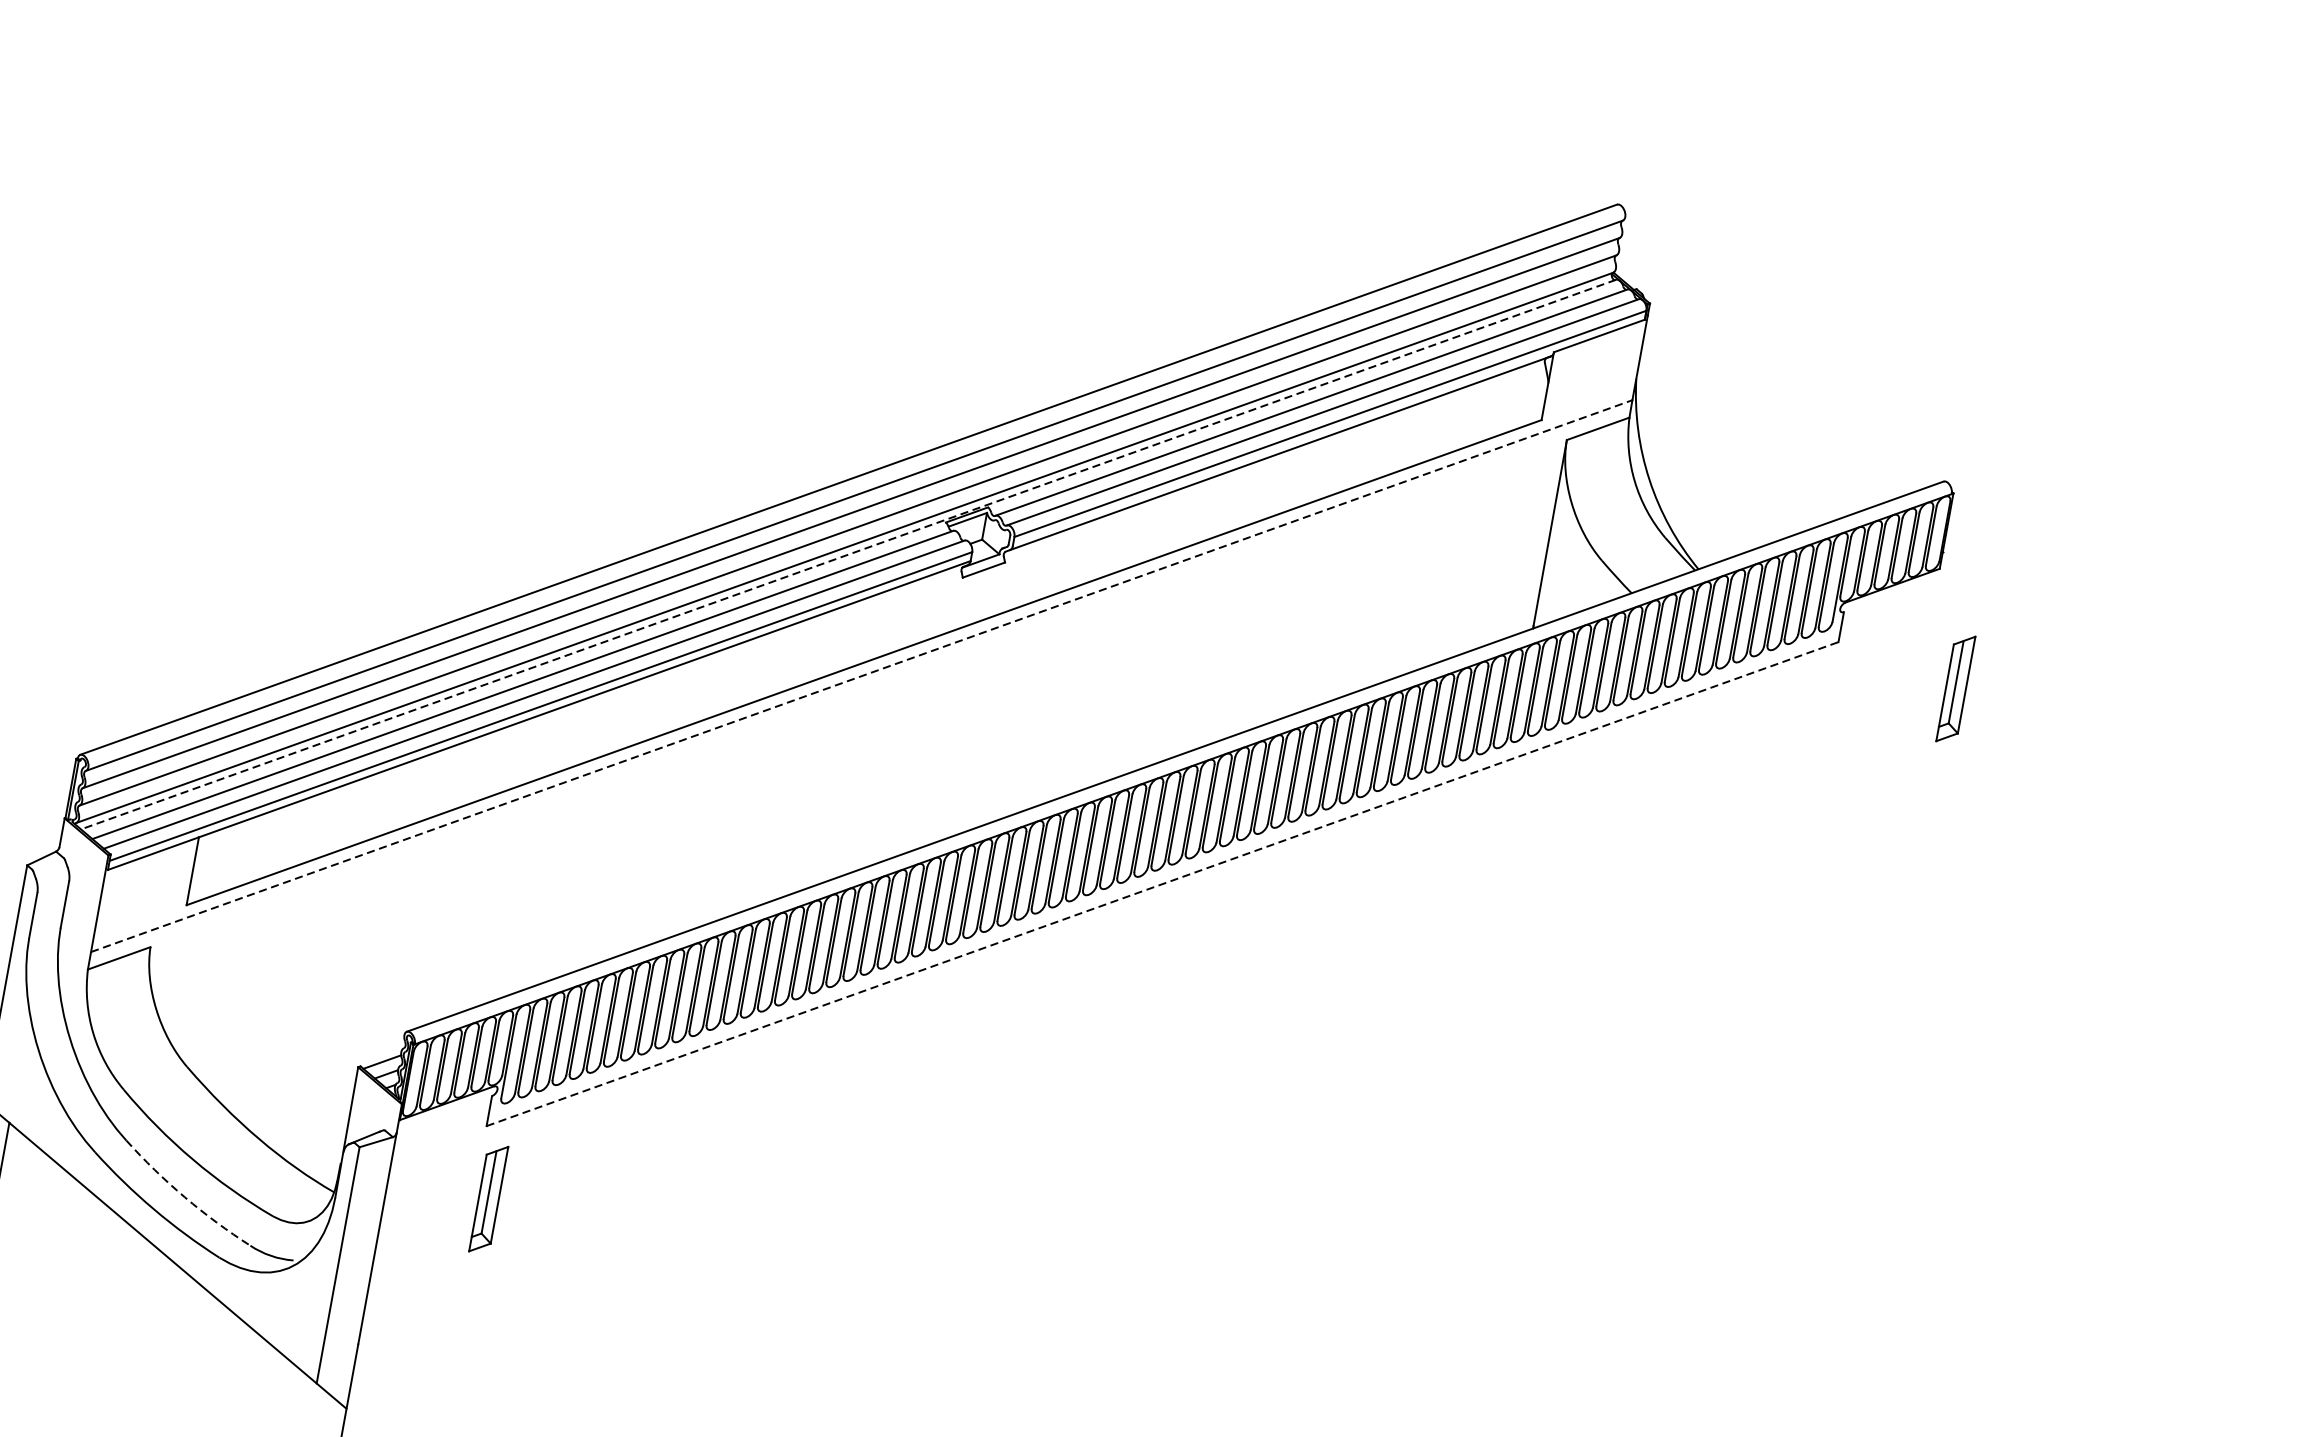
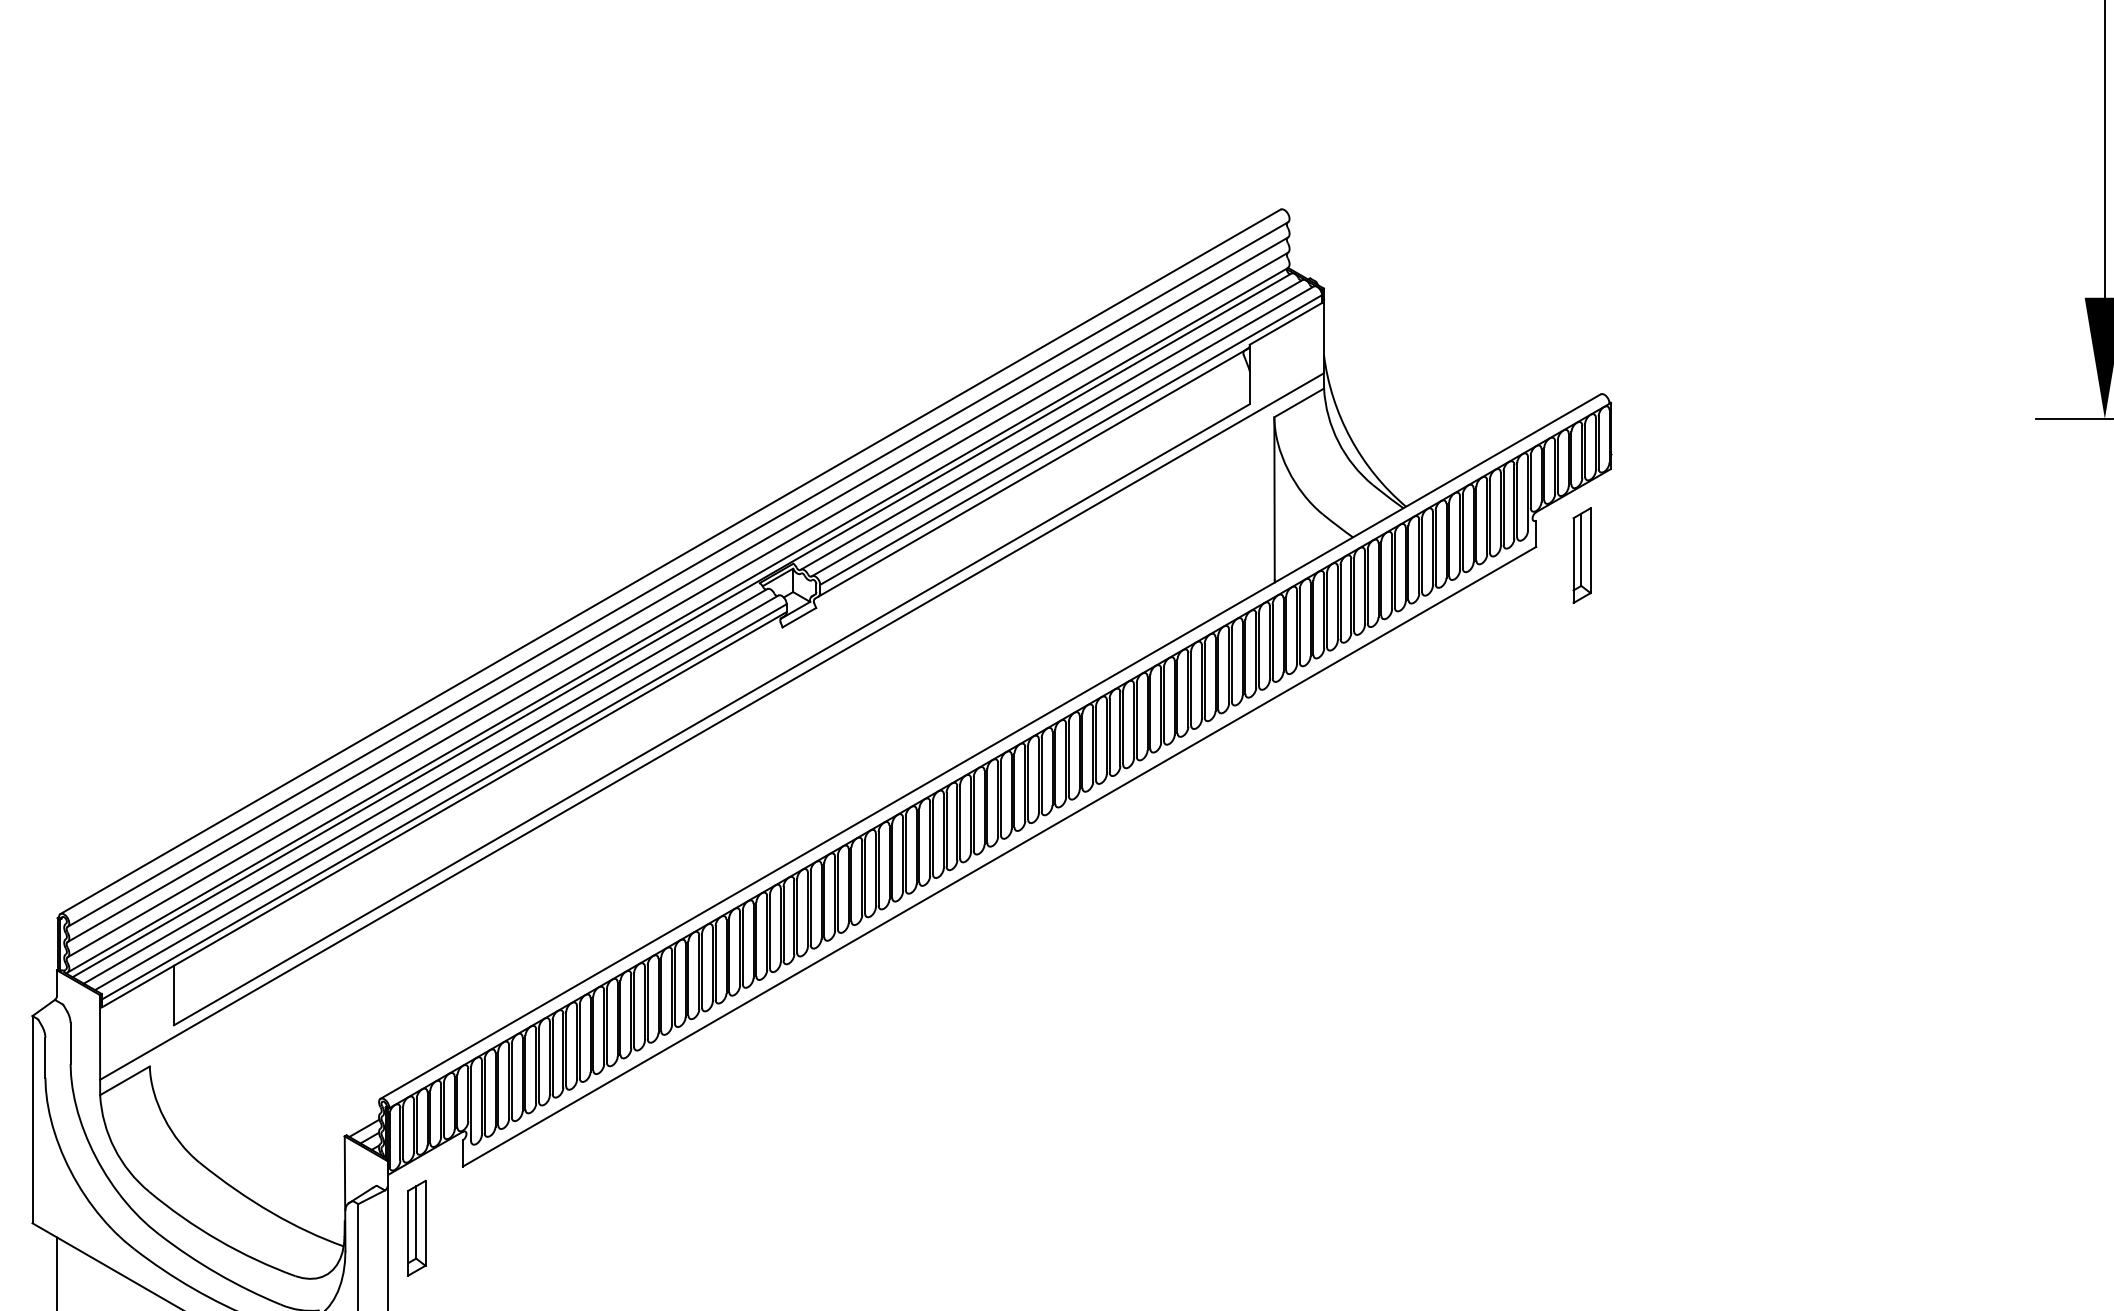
line: (849, 554) -> (682, 625), dashed -> solid
line: (862, 676) -> (712, 726), dashed -> solid
part: (1955, 688) -> (1581, 555), moved
line: (1162, 883) -> (999, 856), dashed -> solid
arc: (184, 1197) -> (217, 1273), dashed -> solid
part: (488, 1198) -> (416, 1227), moved

